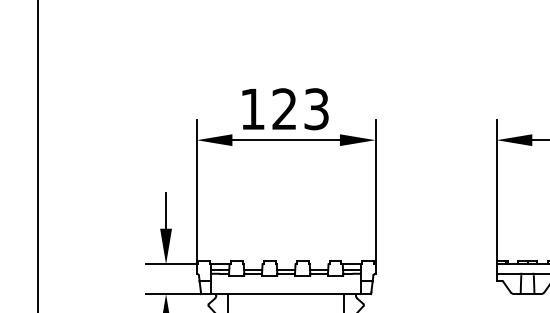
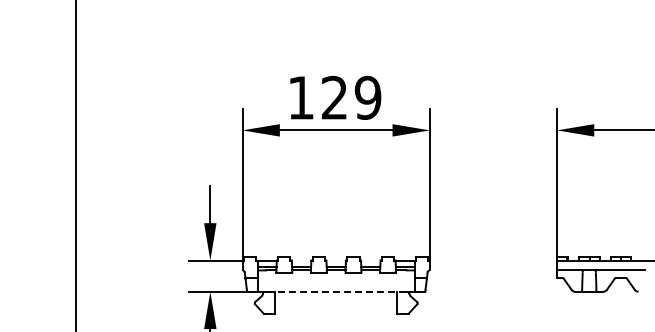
text: (316, 108) -> (367, 97), 123 -> 129
line: (285, 293) -> (335, 291), solid -> dashed

